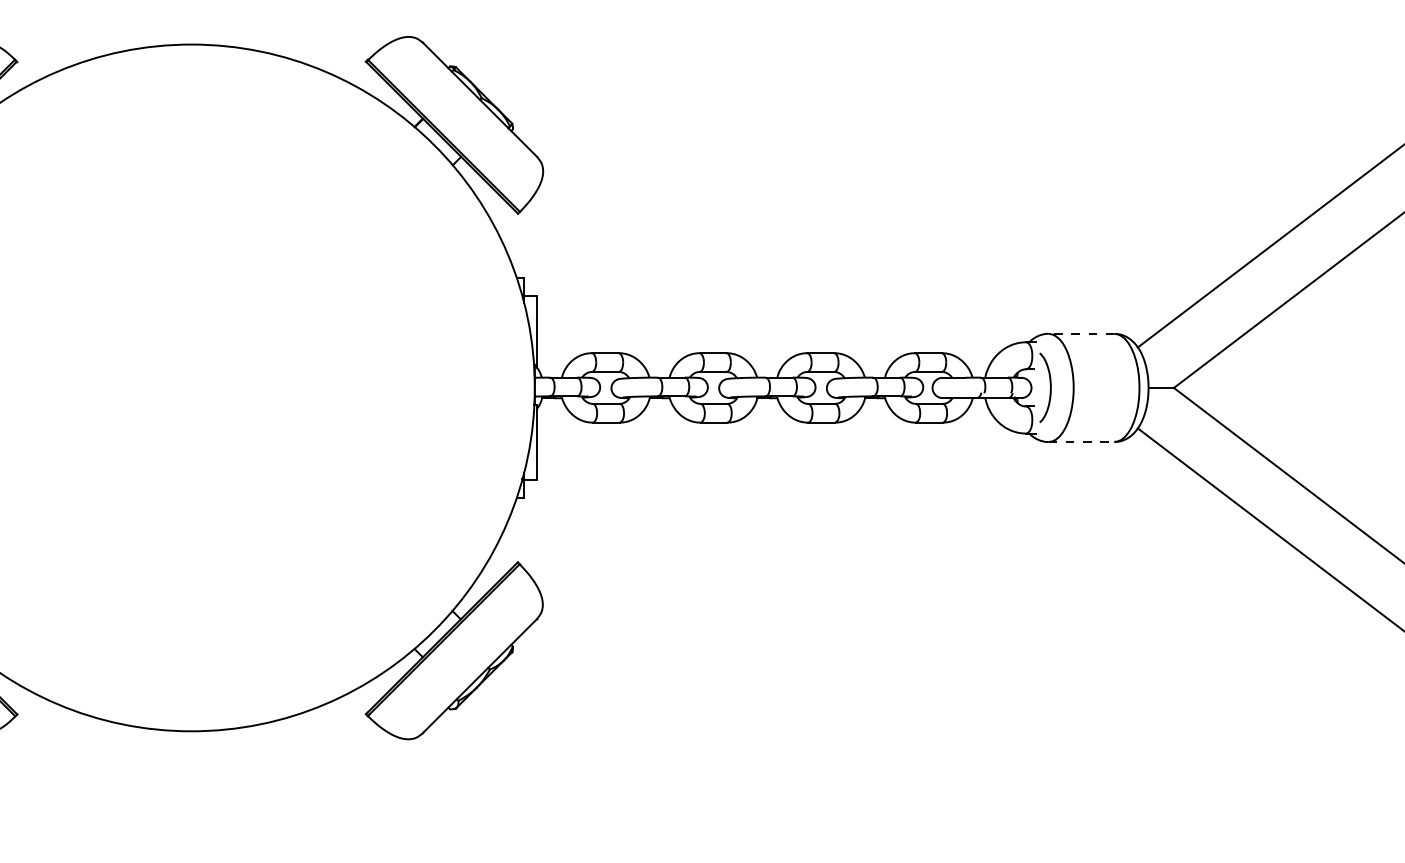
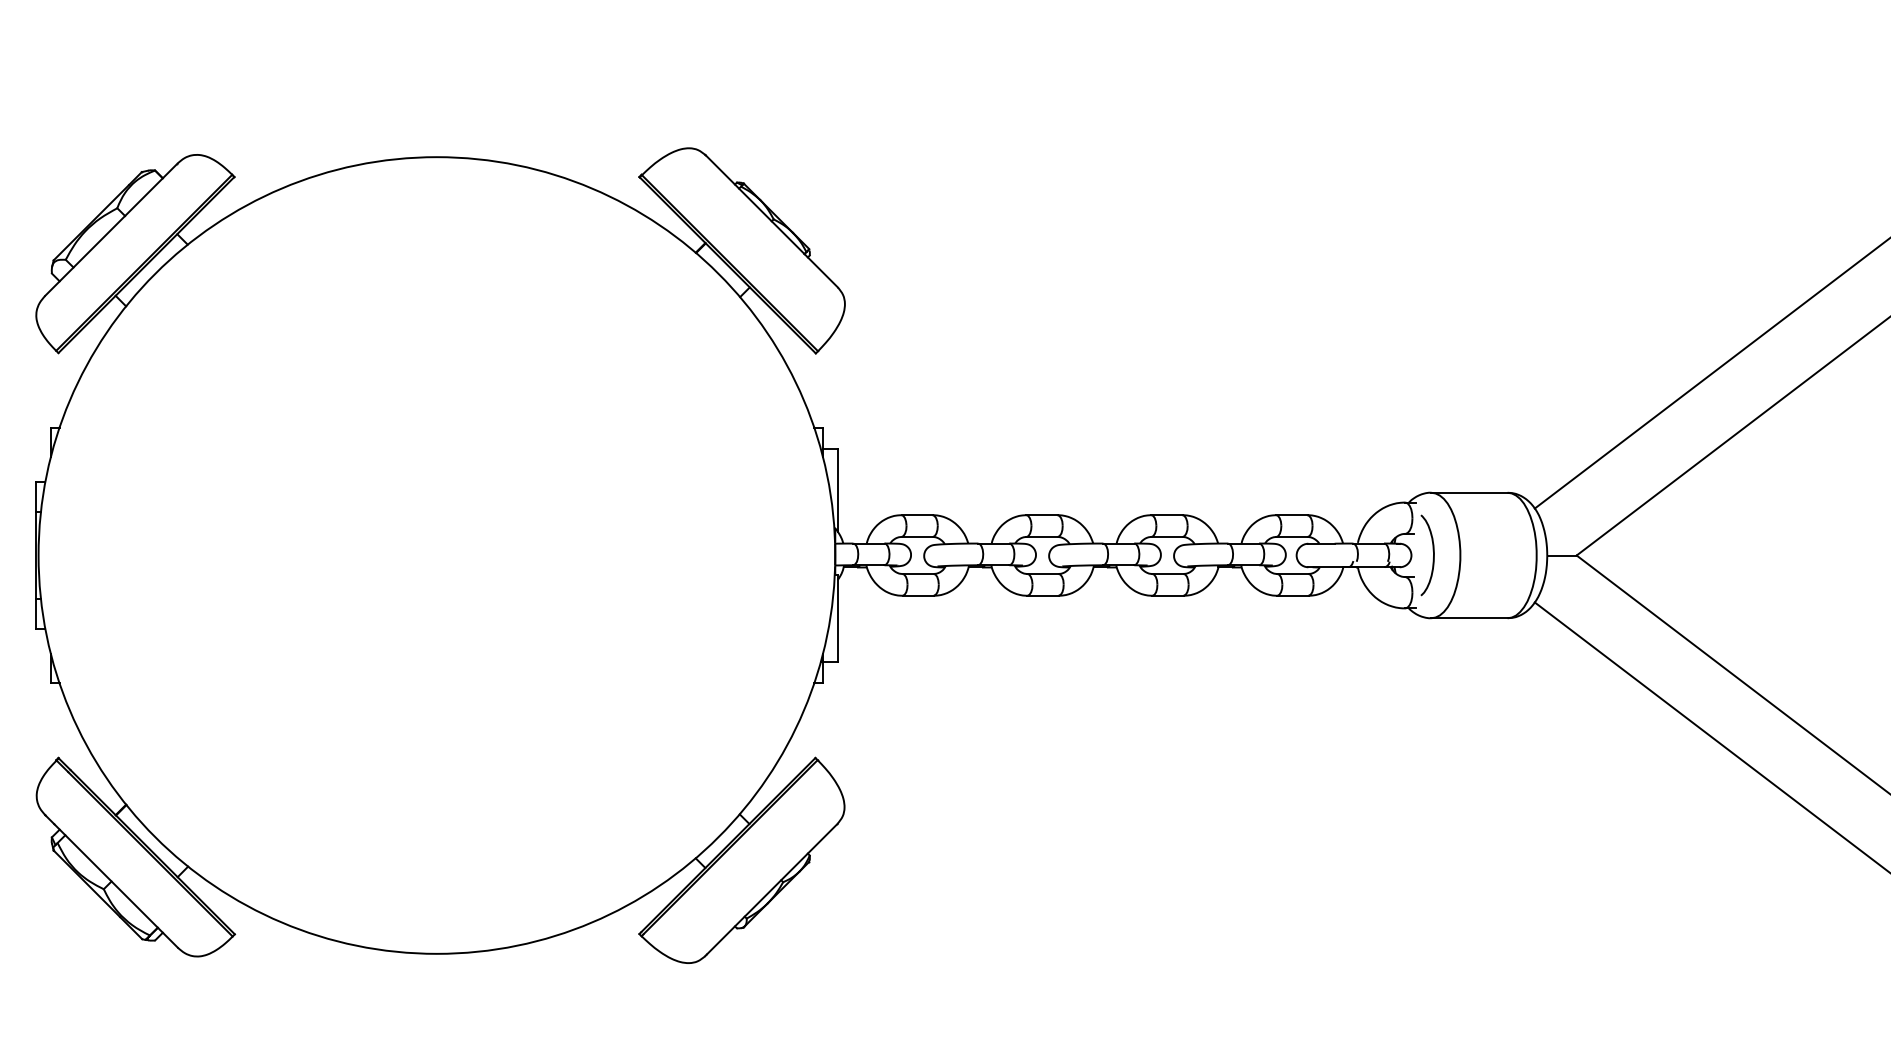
line: (1080, 333) -> (1468, 492), dashed -> solid
line: (1081, 442) -> (1469, 618), dashed -> solid

